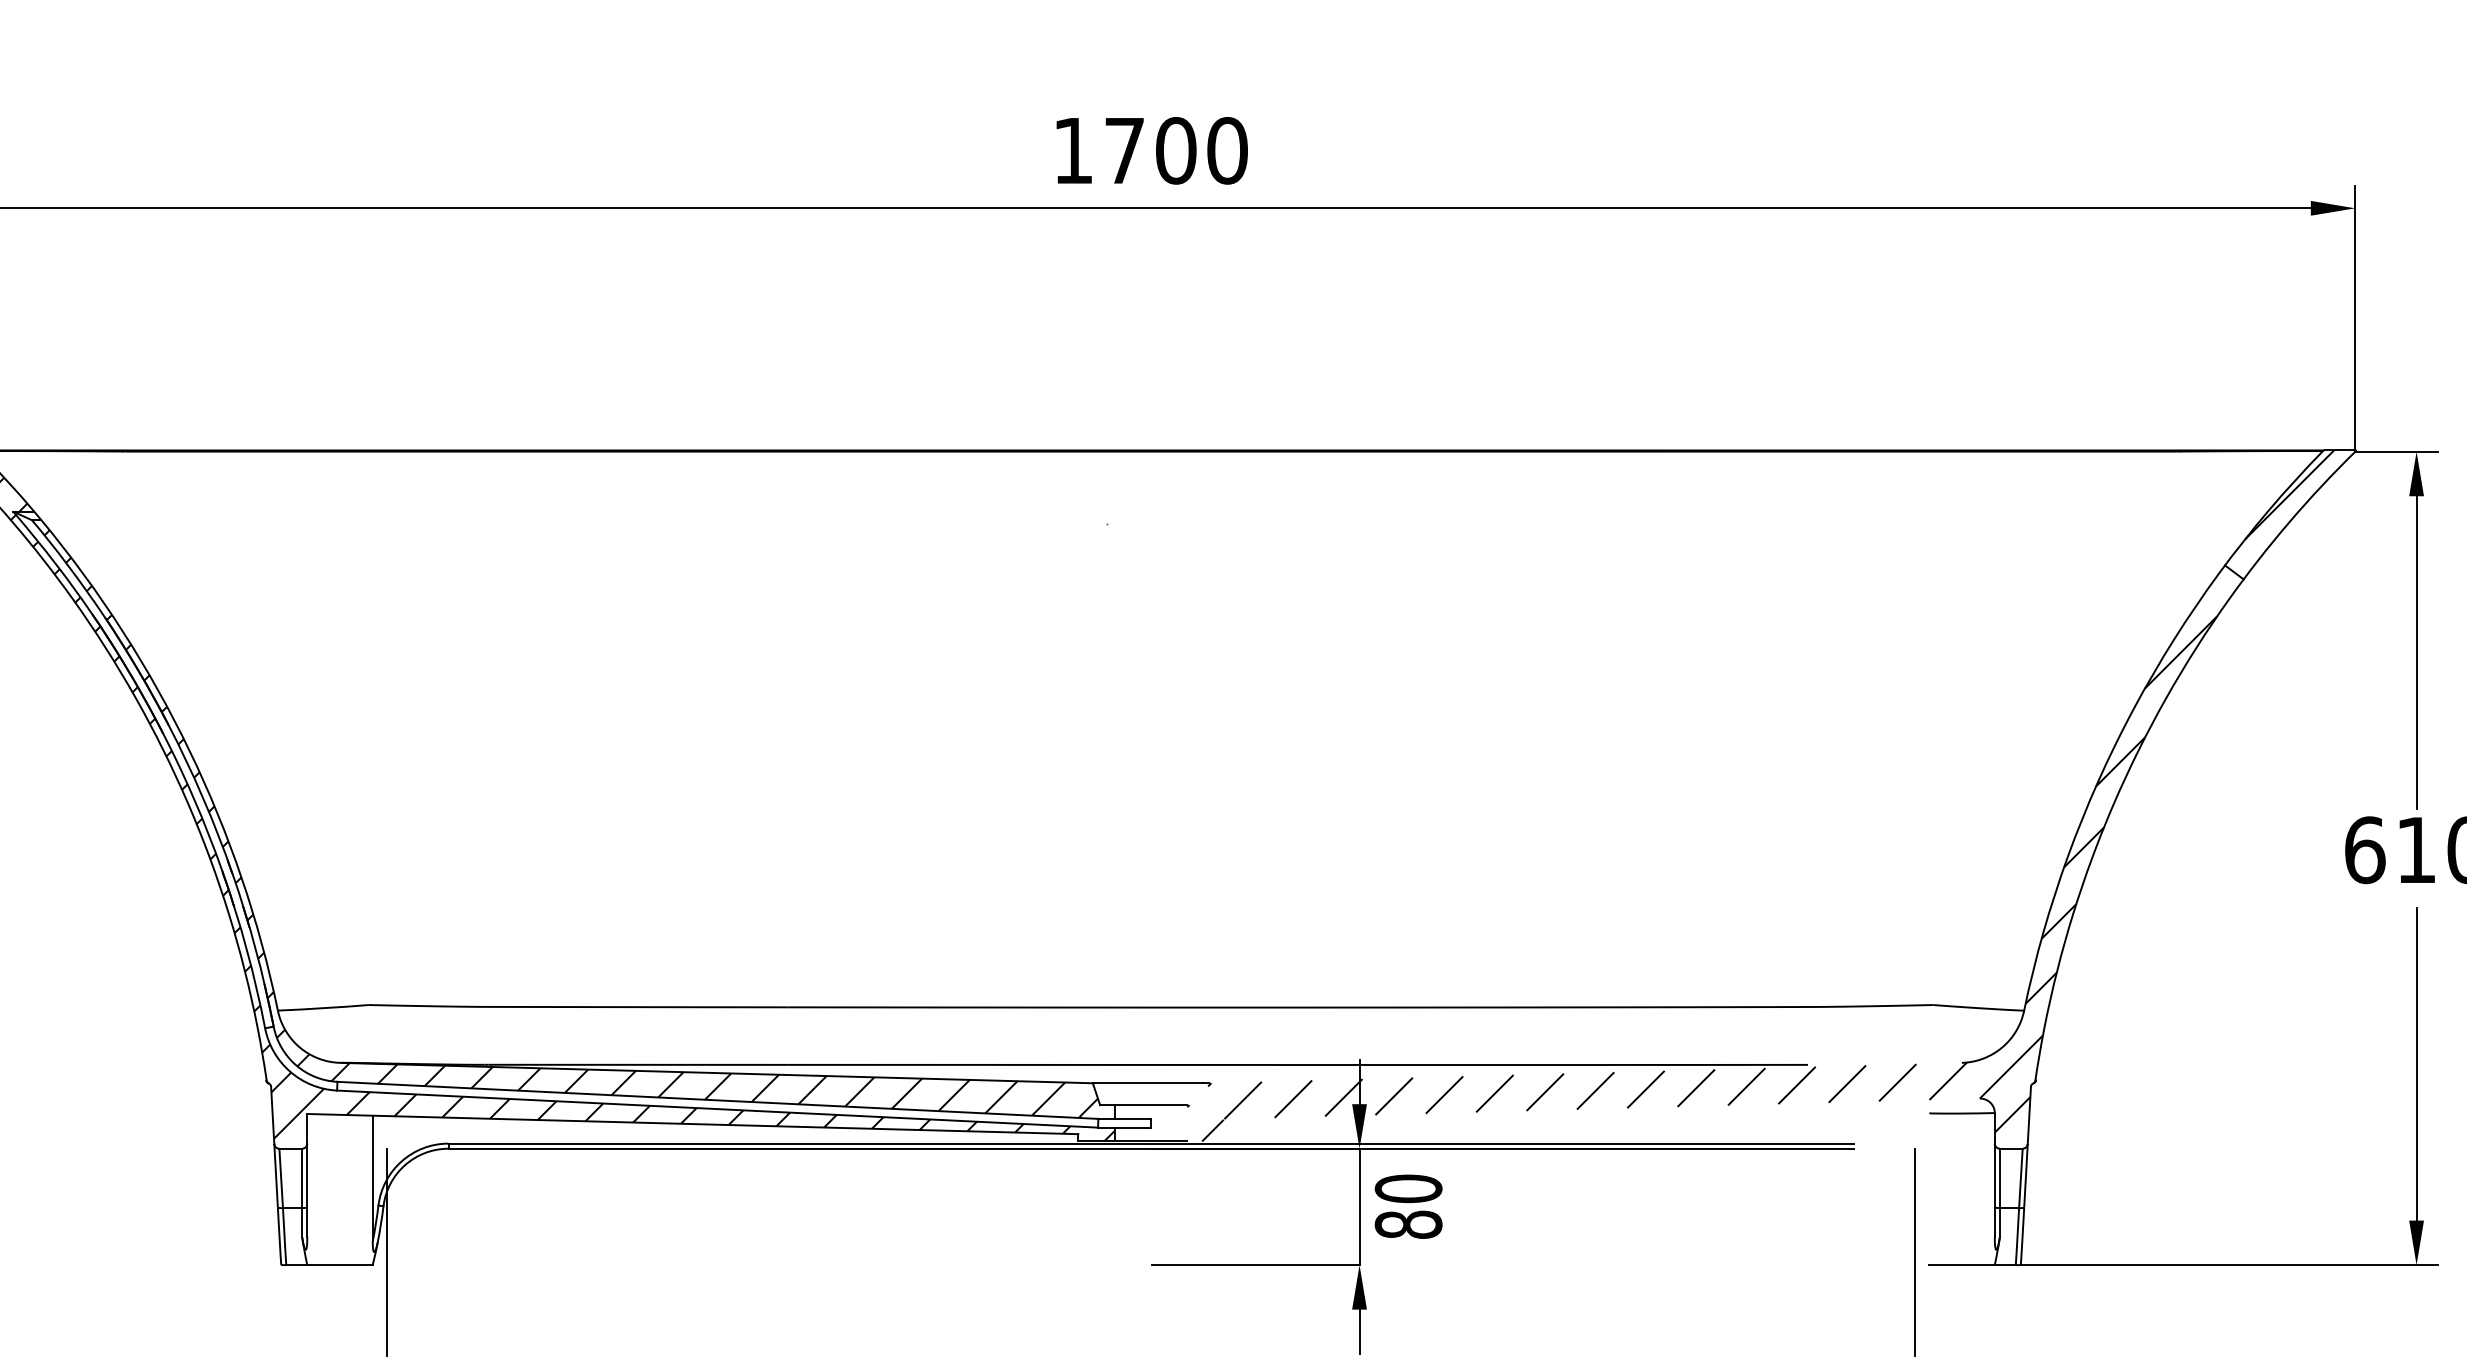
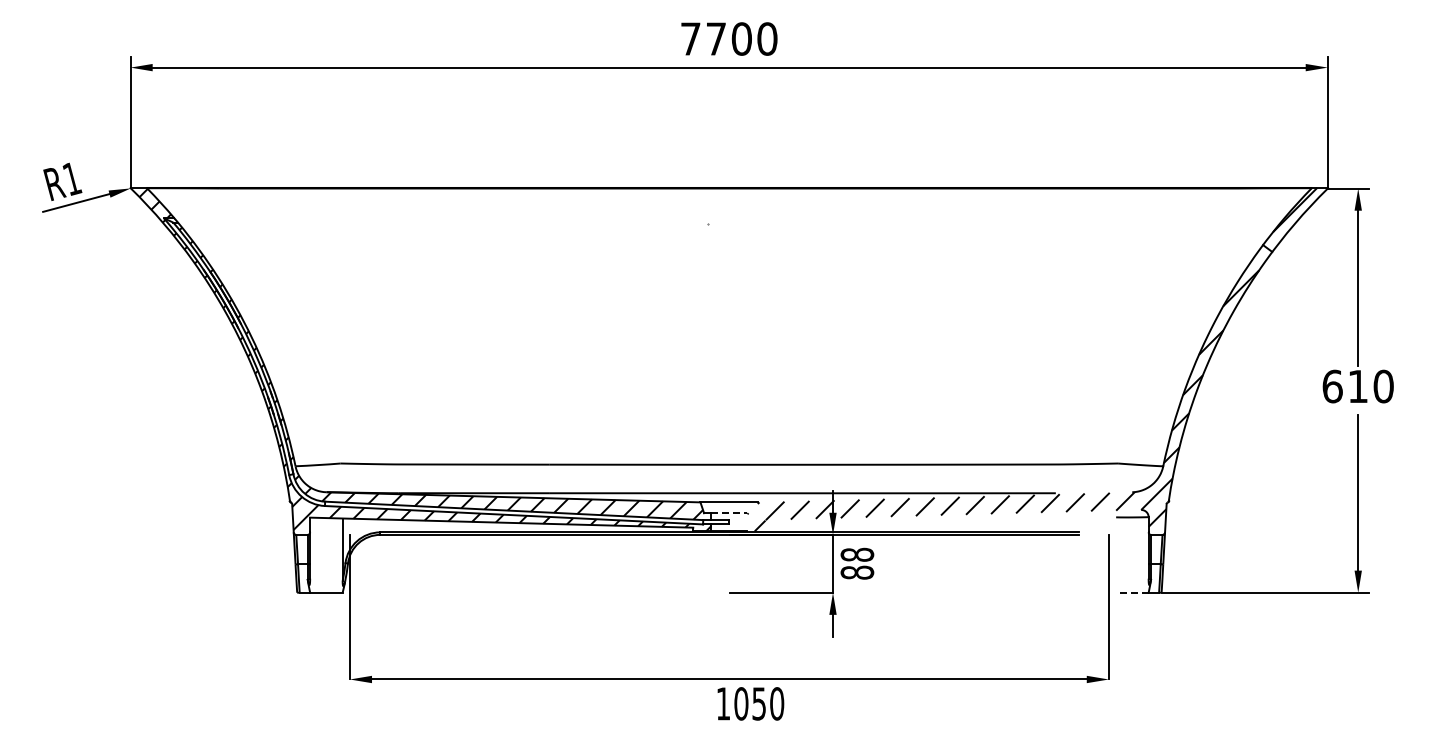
text: (1072, 149) -> (690, 38), 1700 -> 7700
line: (1151, 1105) -> (729, 513), solid -> dashed
text: (1408, 1188) -> (857, 554), 80 -> 88
line: (1960, 1264) -> (1131, 592), solid -> dashed

